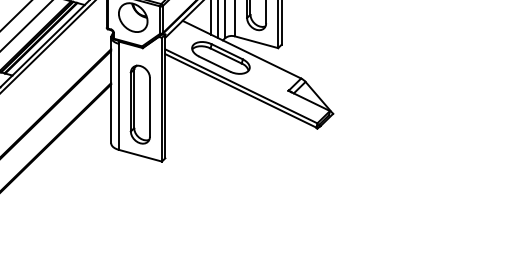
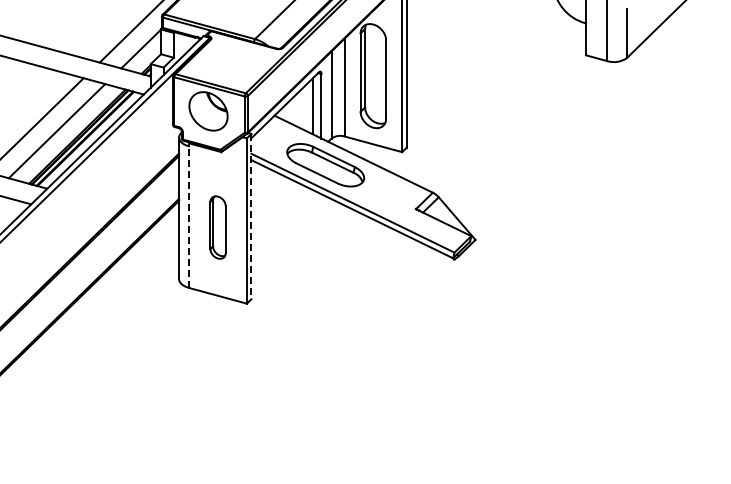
line: (165, 96) -> (251, 216), solid -> dashed
line: (118, 97) -> (189, 217), solid -> dashed
part: (139, 104) -> (217, 227), size x0.6

